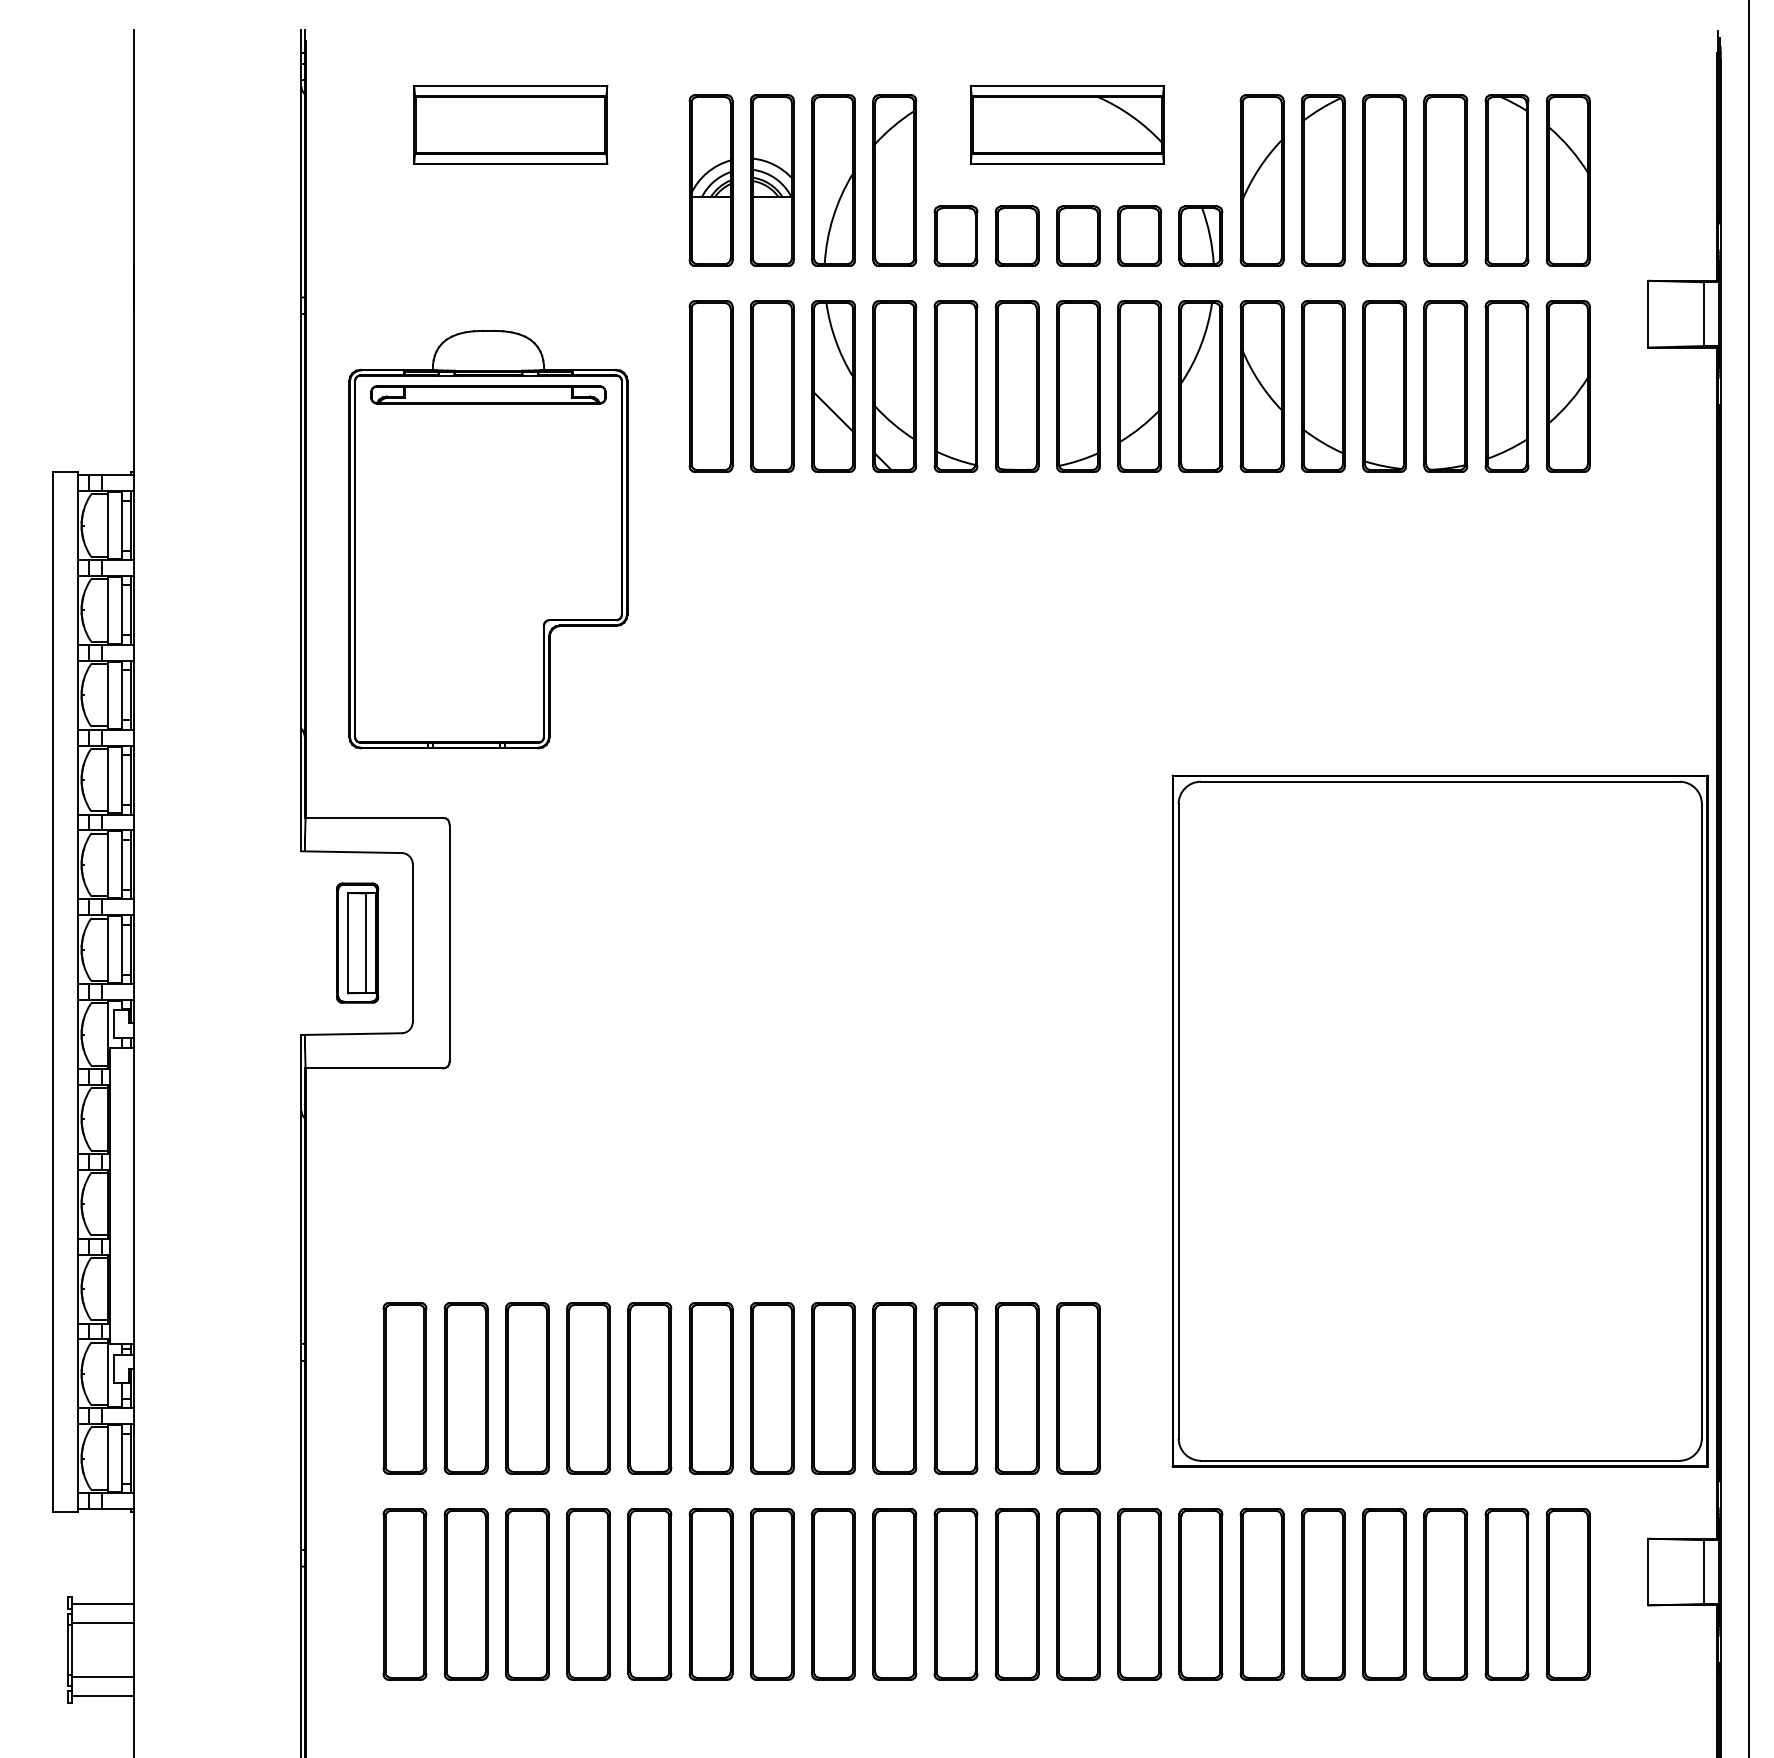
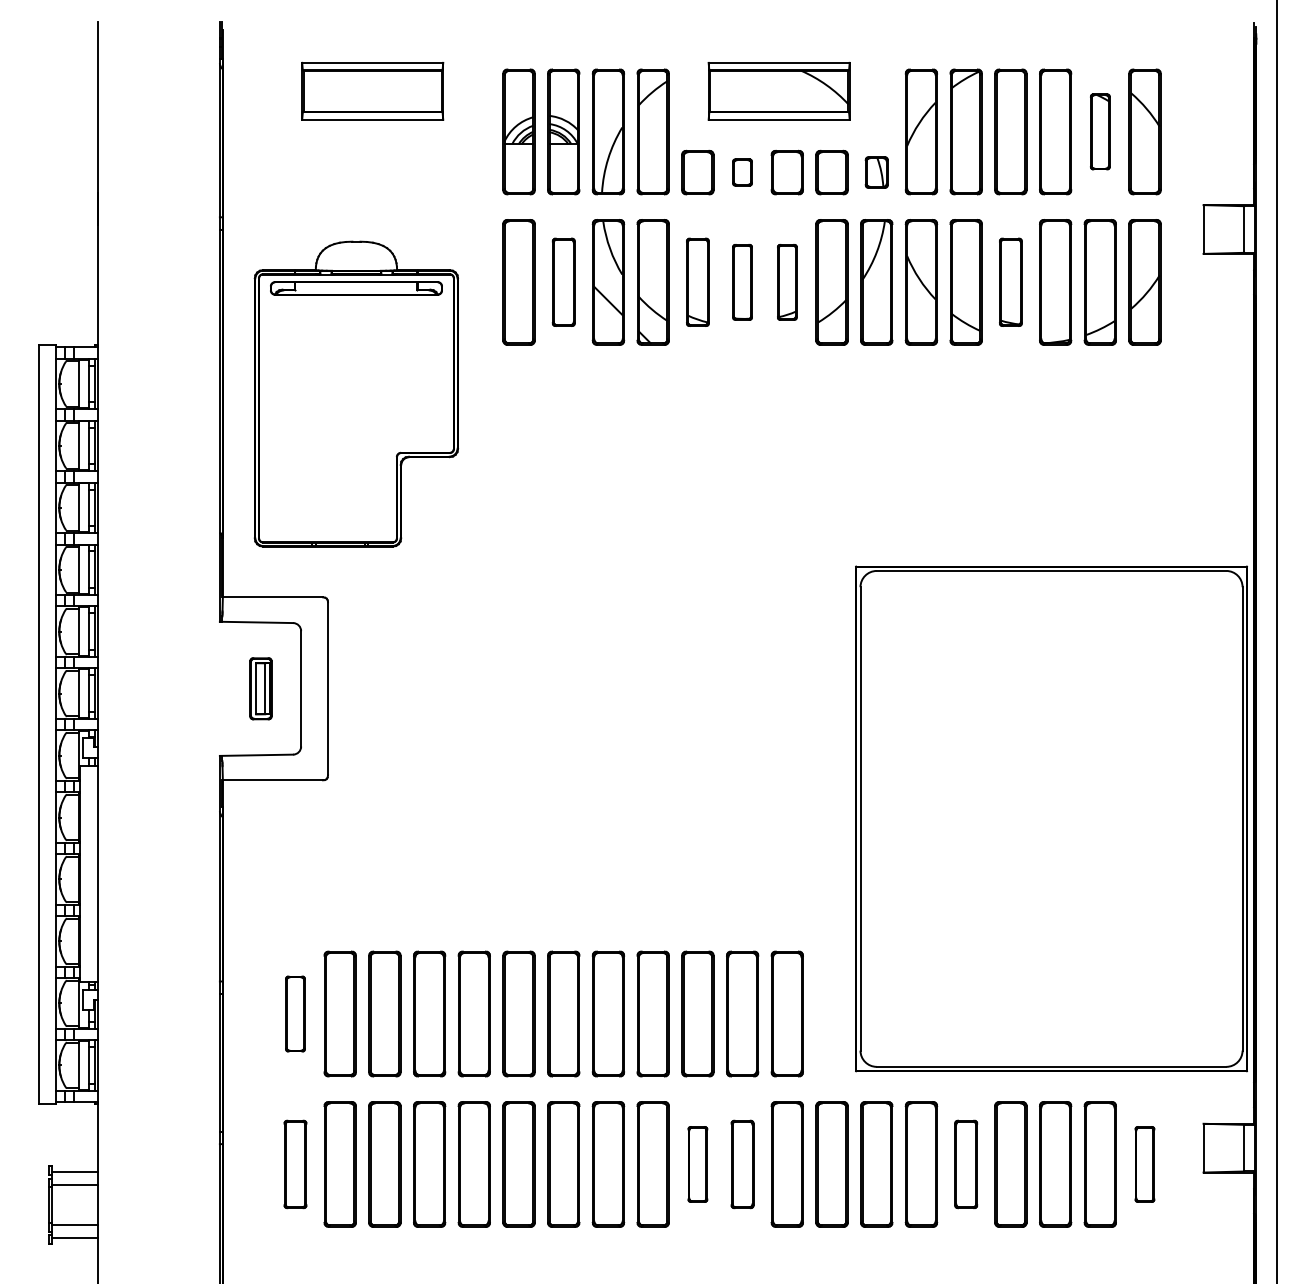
part: (1506, 180) -> (1099, 131), size x0.6
part: (1016, 235) -> (742, 172), size x0.6
part: (1200, 235) -> (876, 172), size x0.7
part: (772, 386) -> (563, 282), size x0.7
part: (955, 386) -> (697, 282), size x0.7
part: (1016, 386) -> (742, 282), size x0.6
part: (1078, 386) -> (787, 282), size x0.6
part: (1384, 386) -> (1010, 282), size x0.7
part: (357, 942) -> (260, 688), size x0.7
part: (404, 1388) -> (295, 1014), size x0.6
part: (404, 1594) -> (295, 1164), size x0.7
part: (955, 1594) -> (697, 1164), size x0.6
part: (1016, 1594) -> (742, 1164), size x0.7
part: (1323, 1594) -> (966, 1164), size x0.7
part: (1567, 1594) -> (1144, 1164), size x0.6

